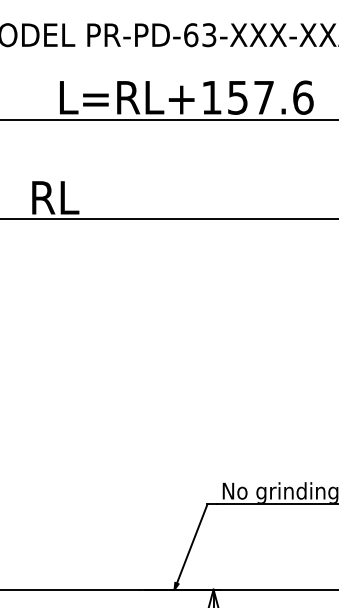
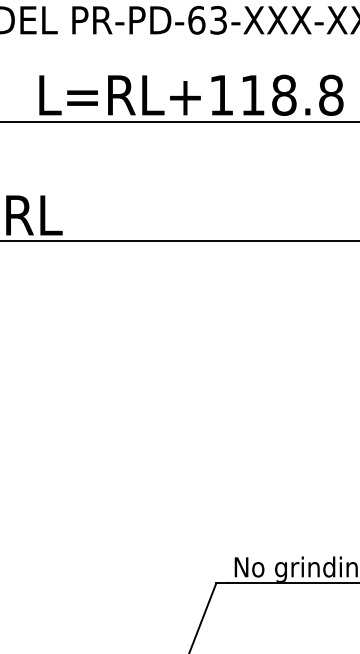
text: (270, 97) -> (291, 95), L=RL+157.6 -> L=RL+118.8

